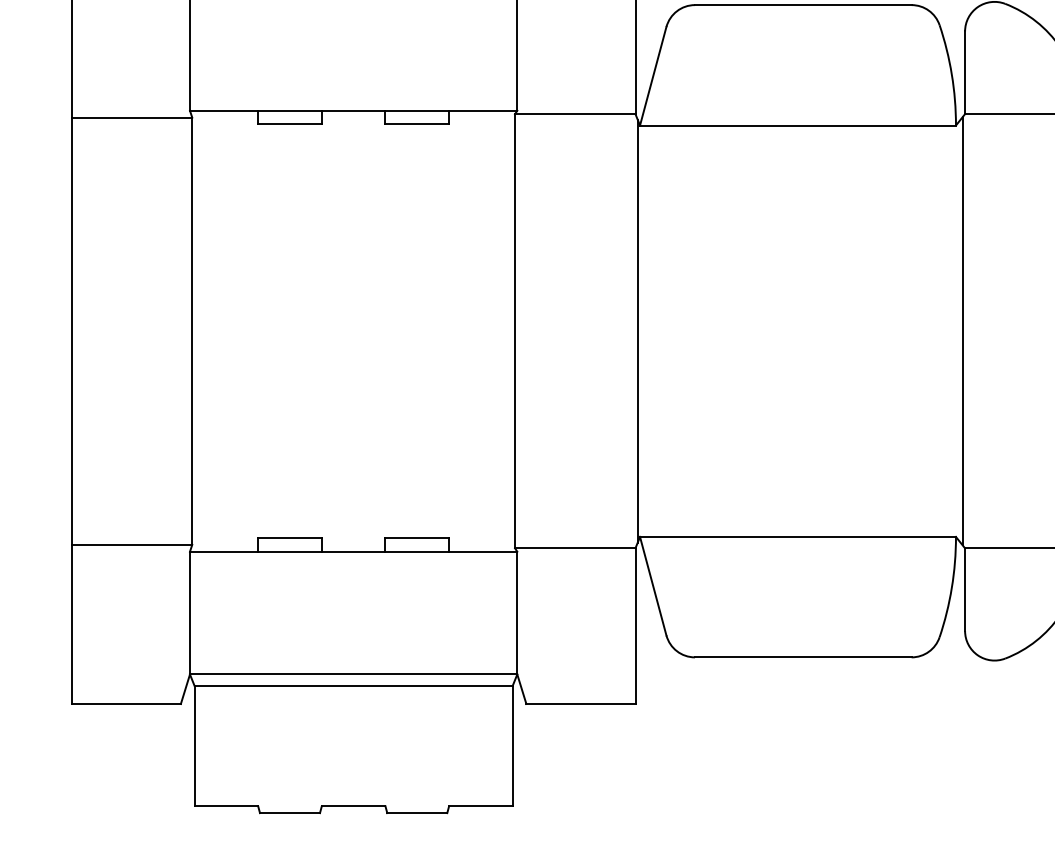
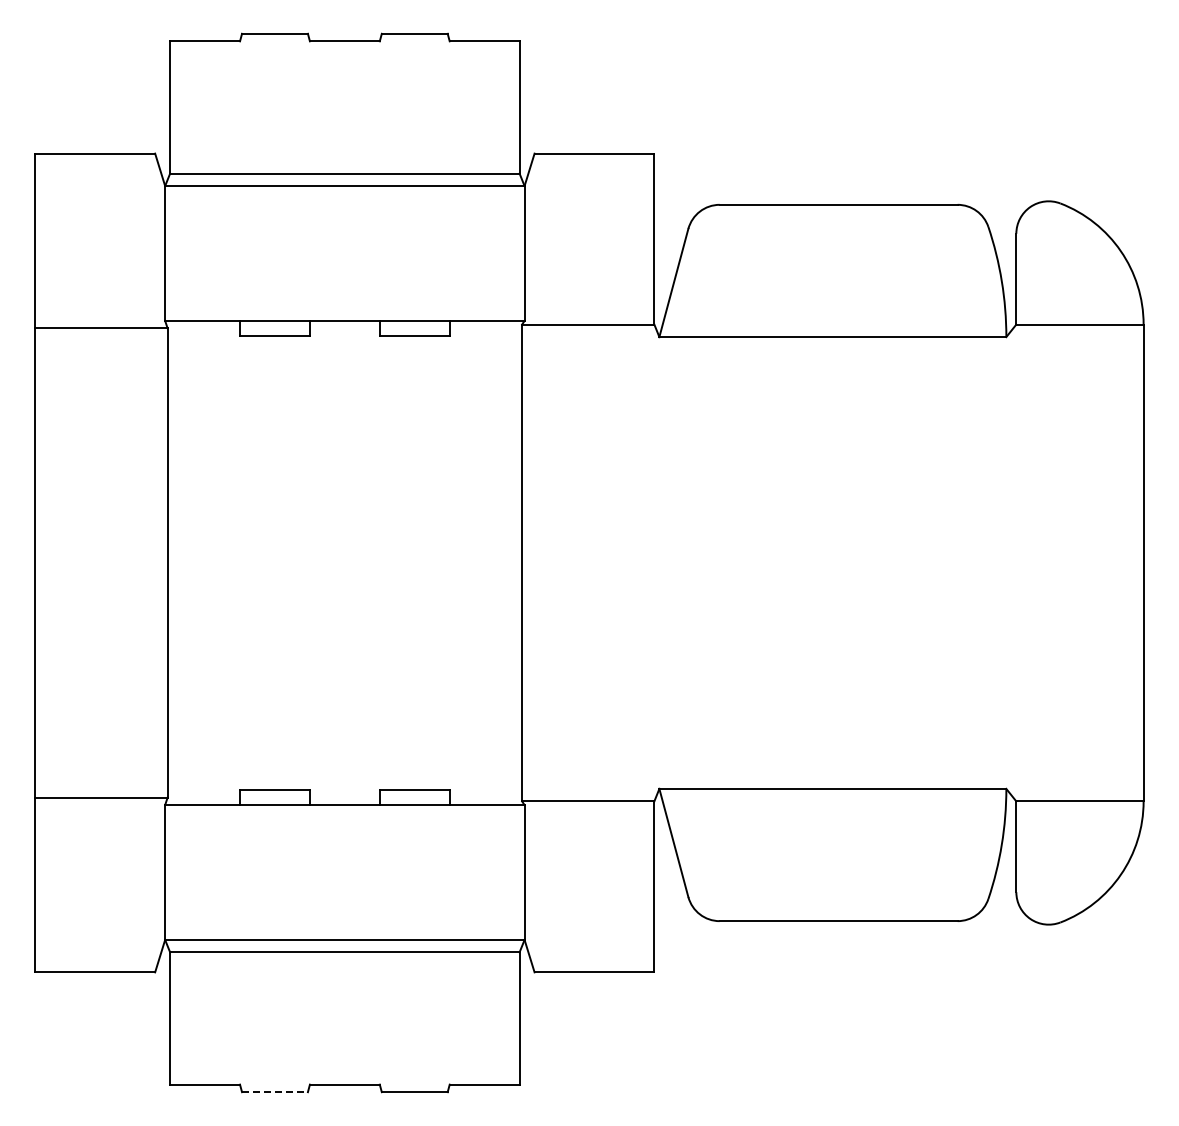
line: (637, 330) -> (656, 562), removed
line: (962, 330) -> (1013, 562), removed
line: (289, 813) -> (274, 1092), solid -> dashed

